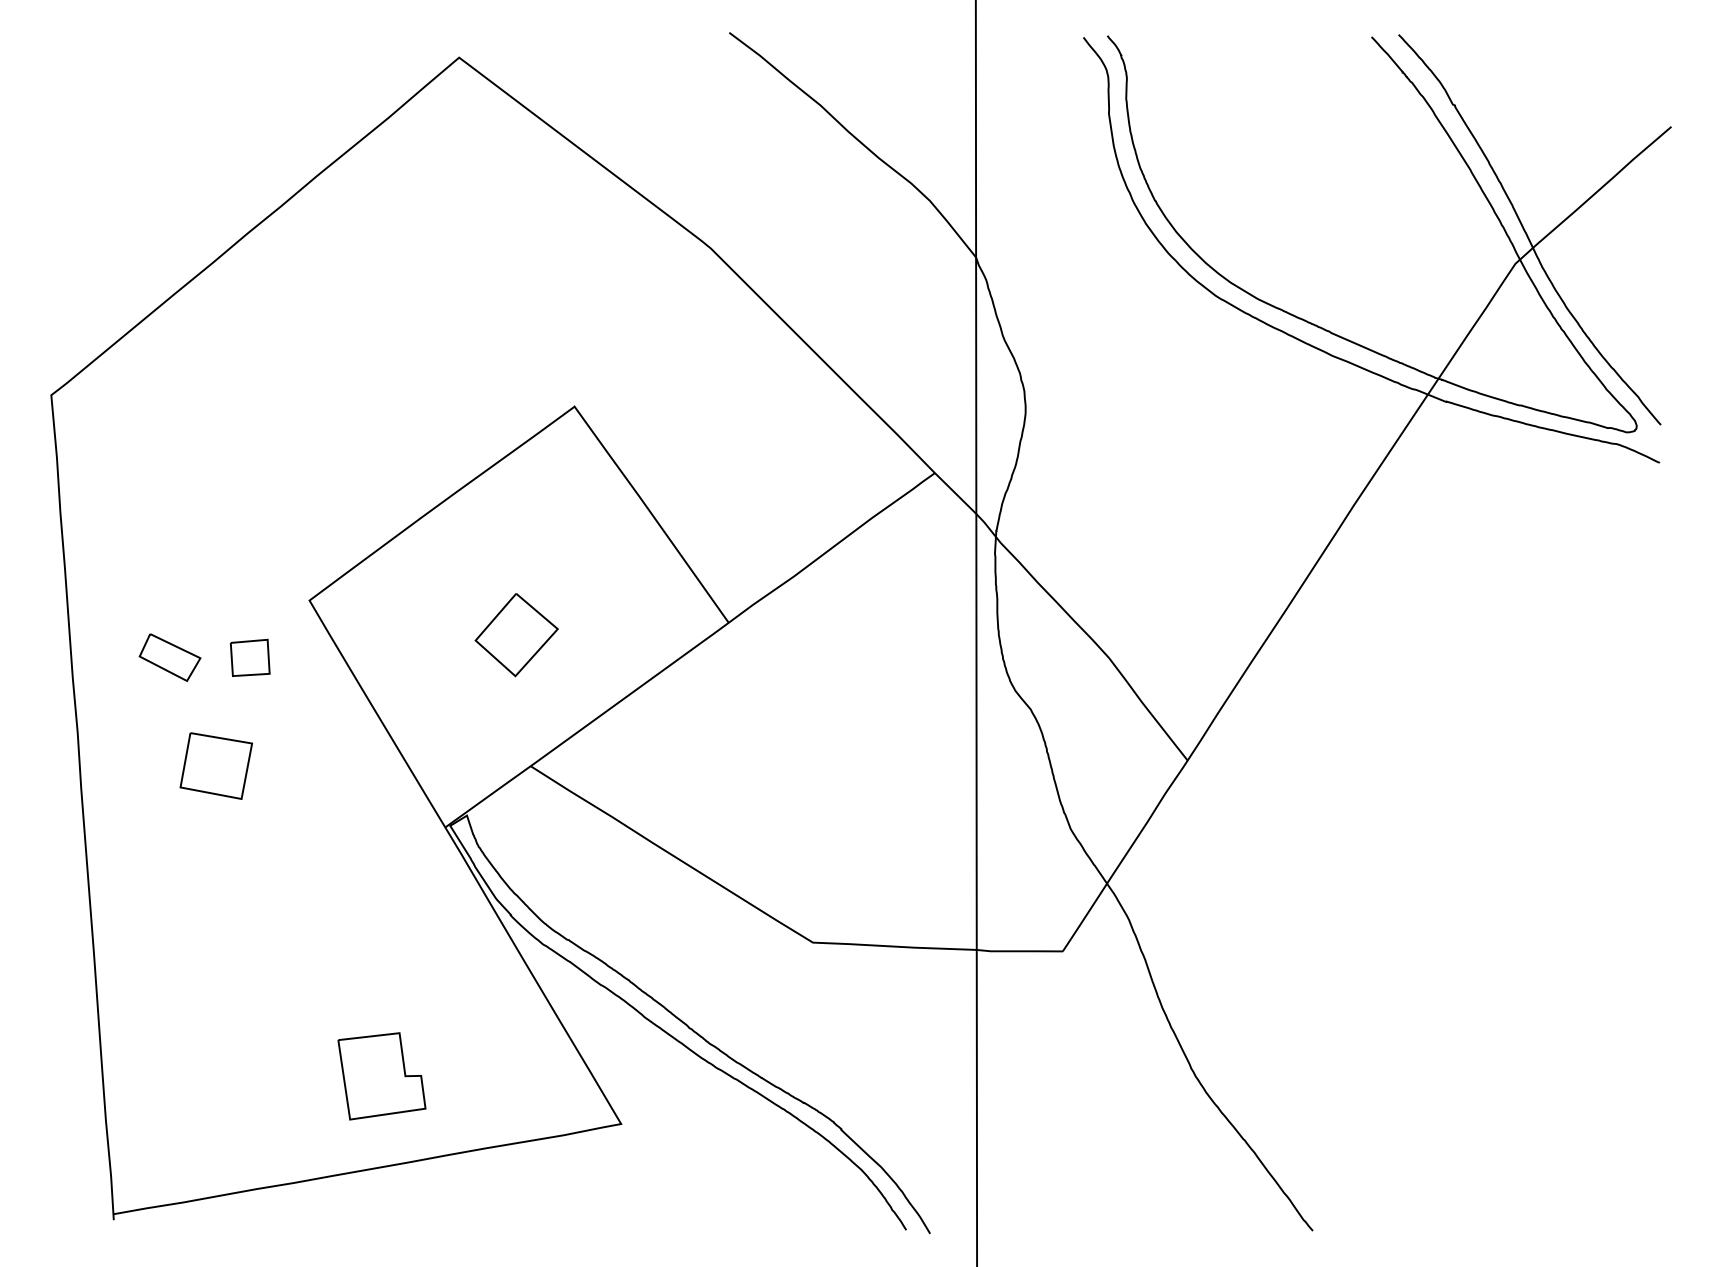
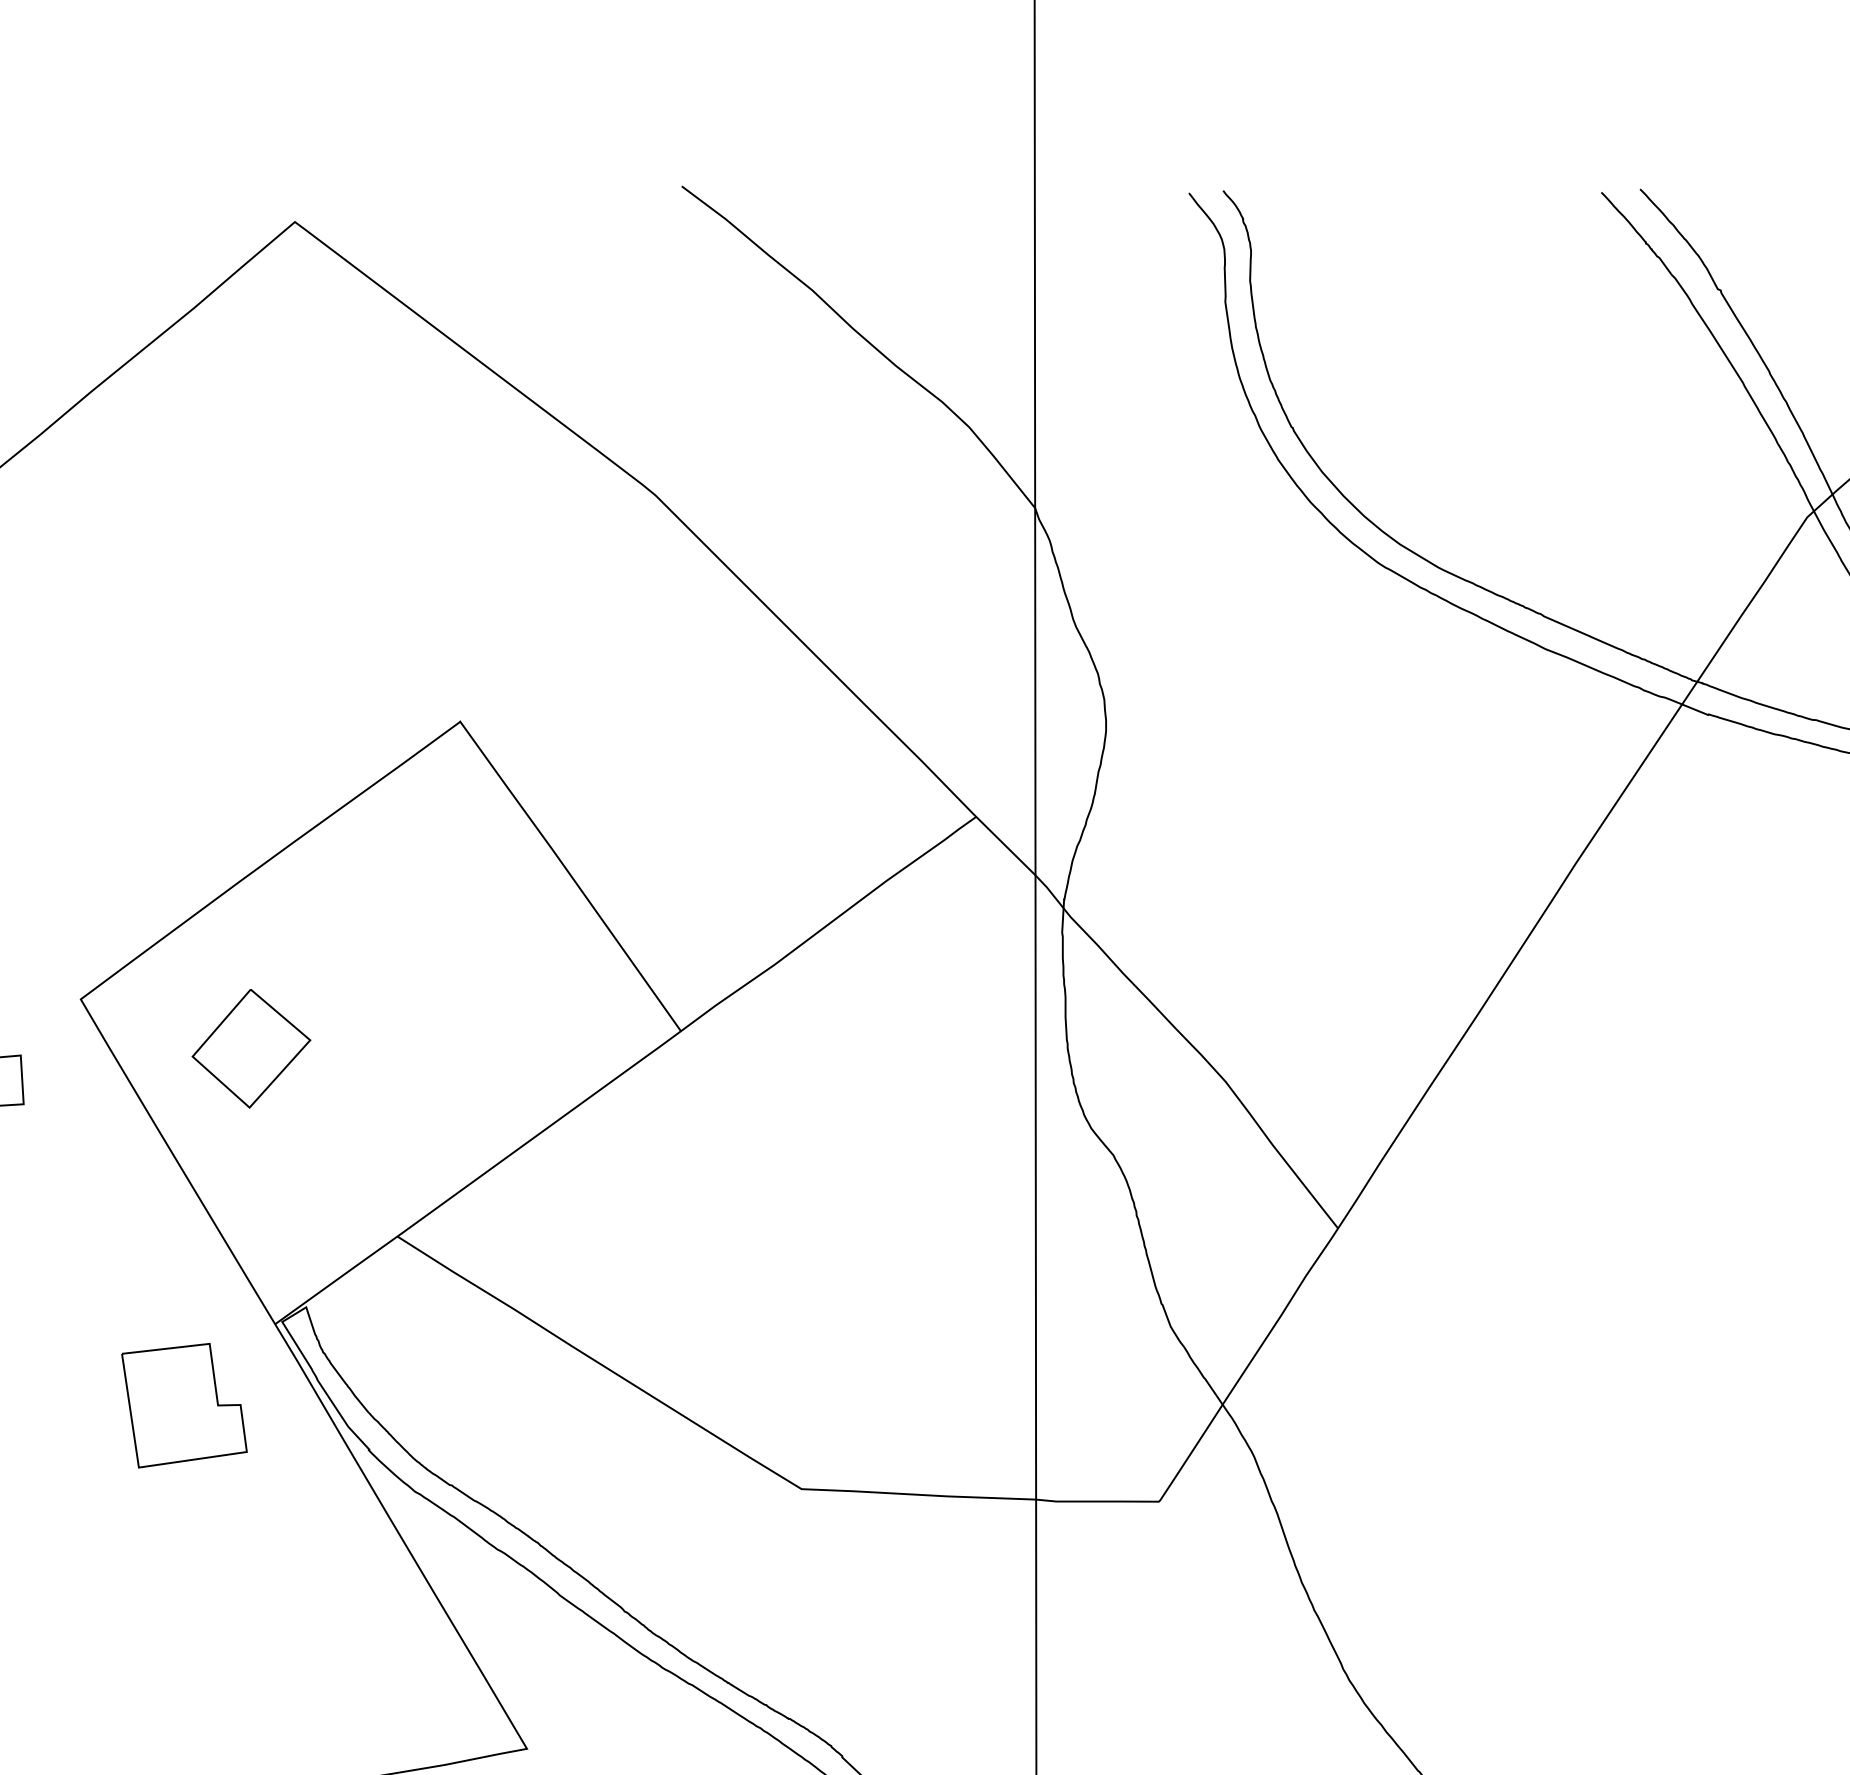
part: (516, 635) -> (251, 1049), moved
part: (381, 1076) -> (183, 1405), moved

